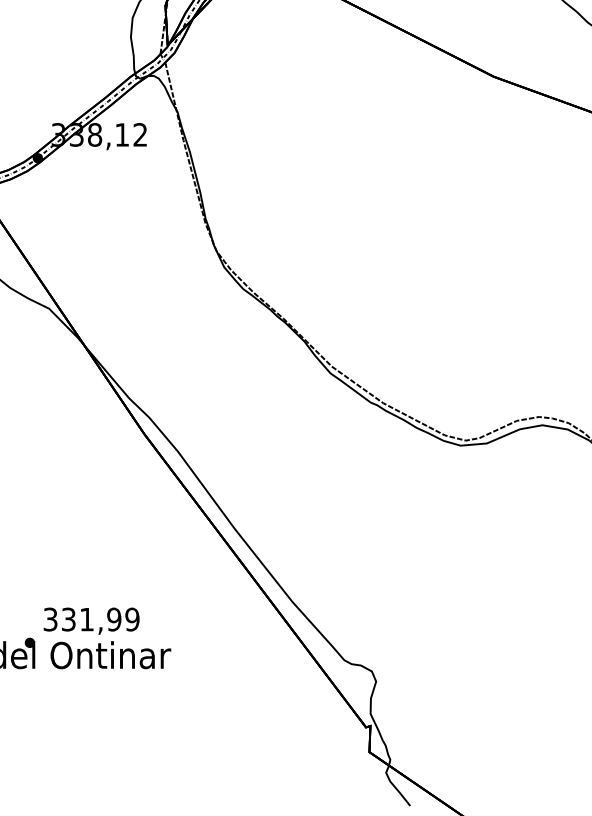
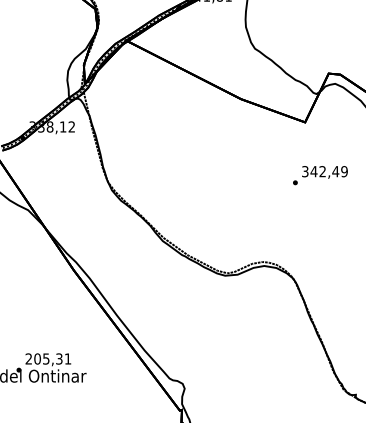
text: (91, 618) -> (48, 358), 331,99 -> 205,31

